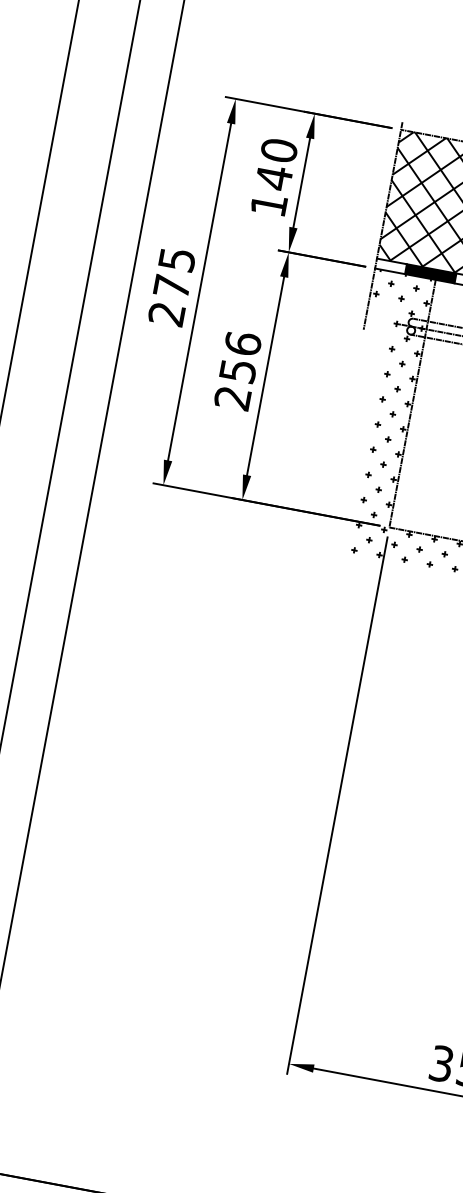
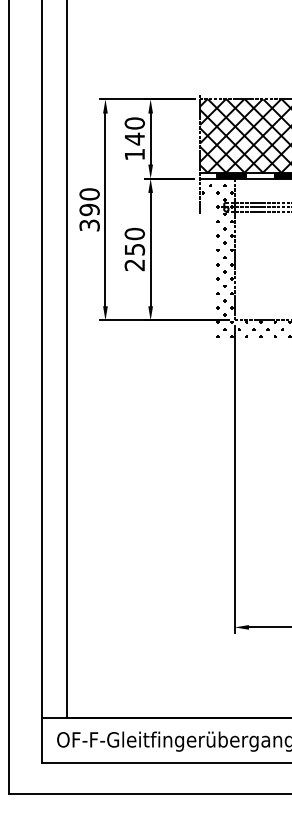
text: (171, 286) -> (89, 209), 275 -> 390
text: (242, 342) -> (134, 233), 256 -> 250

